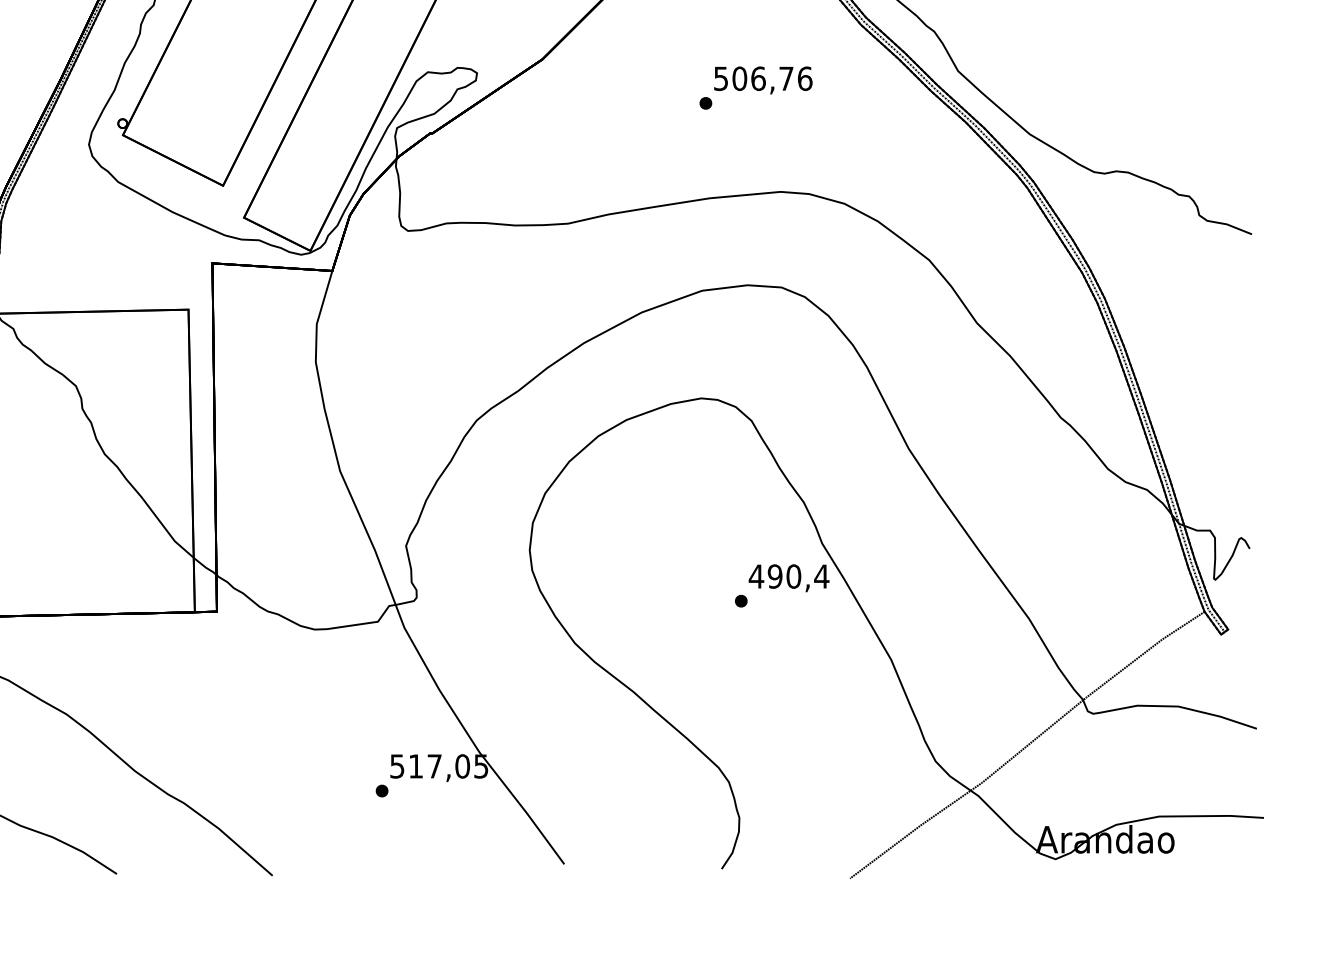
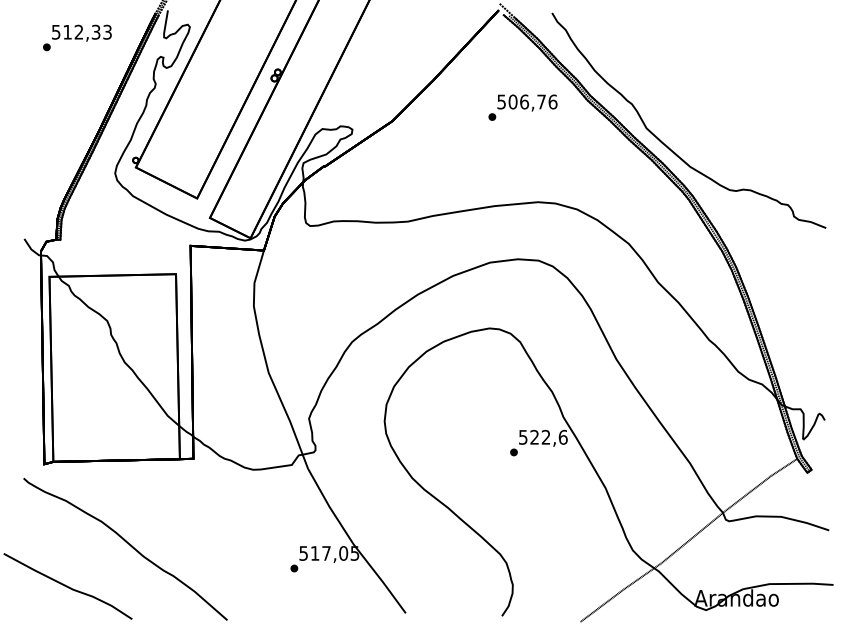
text: (755, 87) -> (522, 107), moved
text: (787, 575) -> (542, 436), 490,4 -> 522,6

